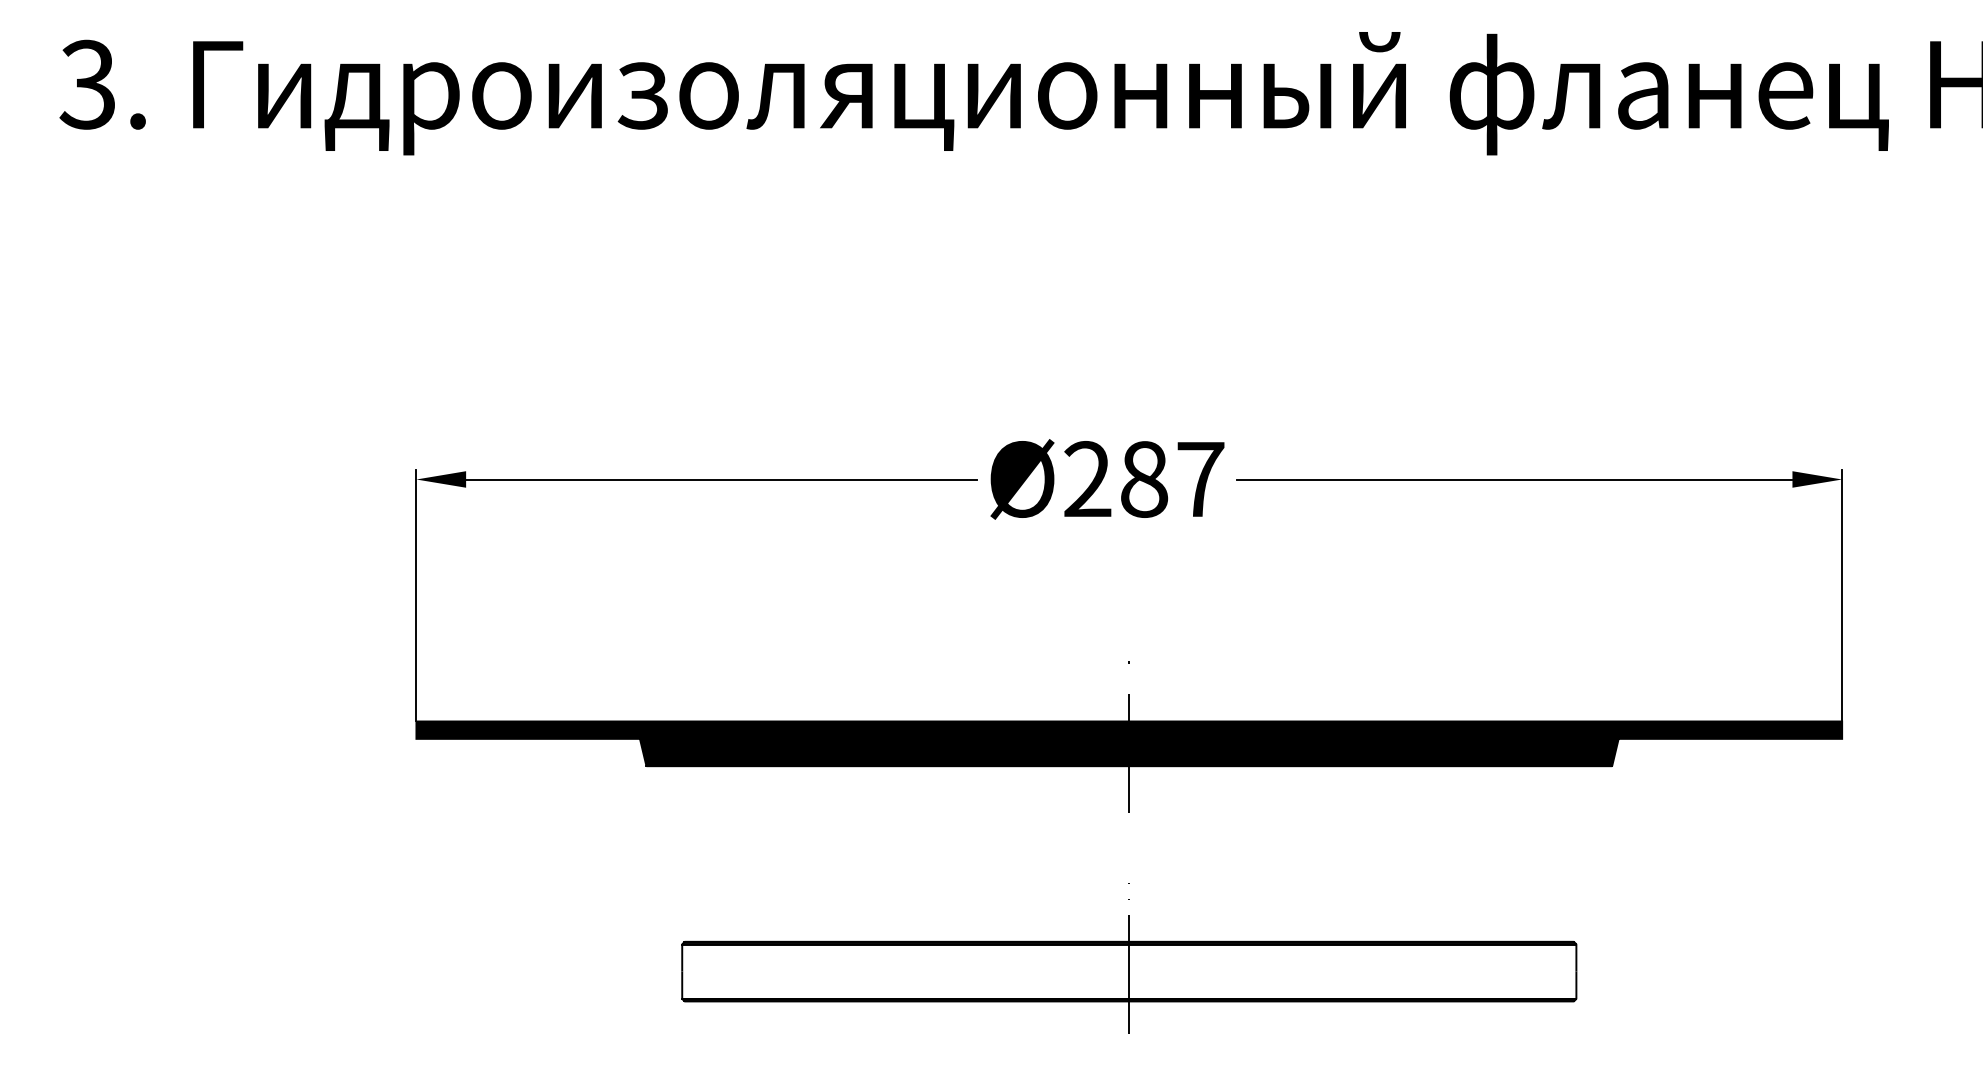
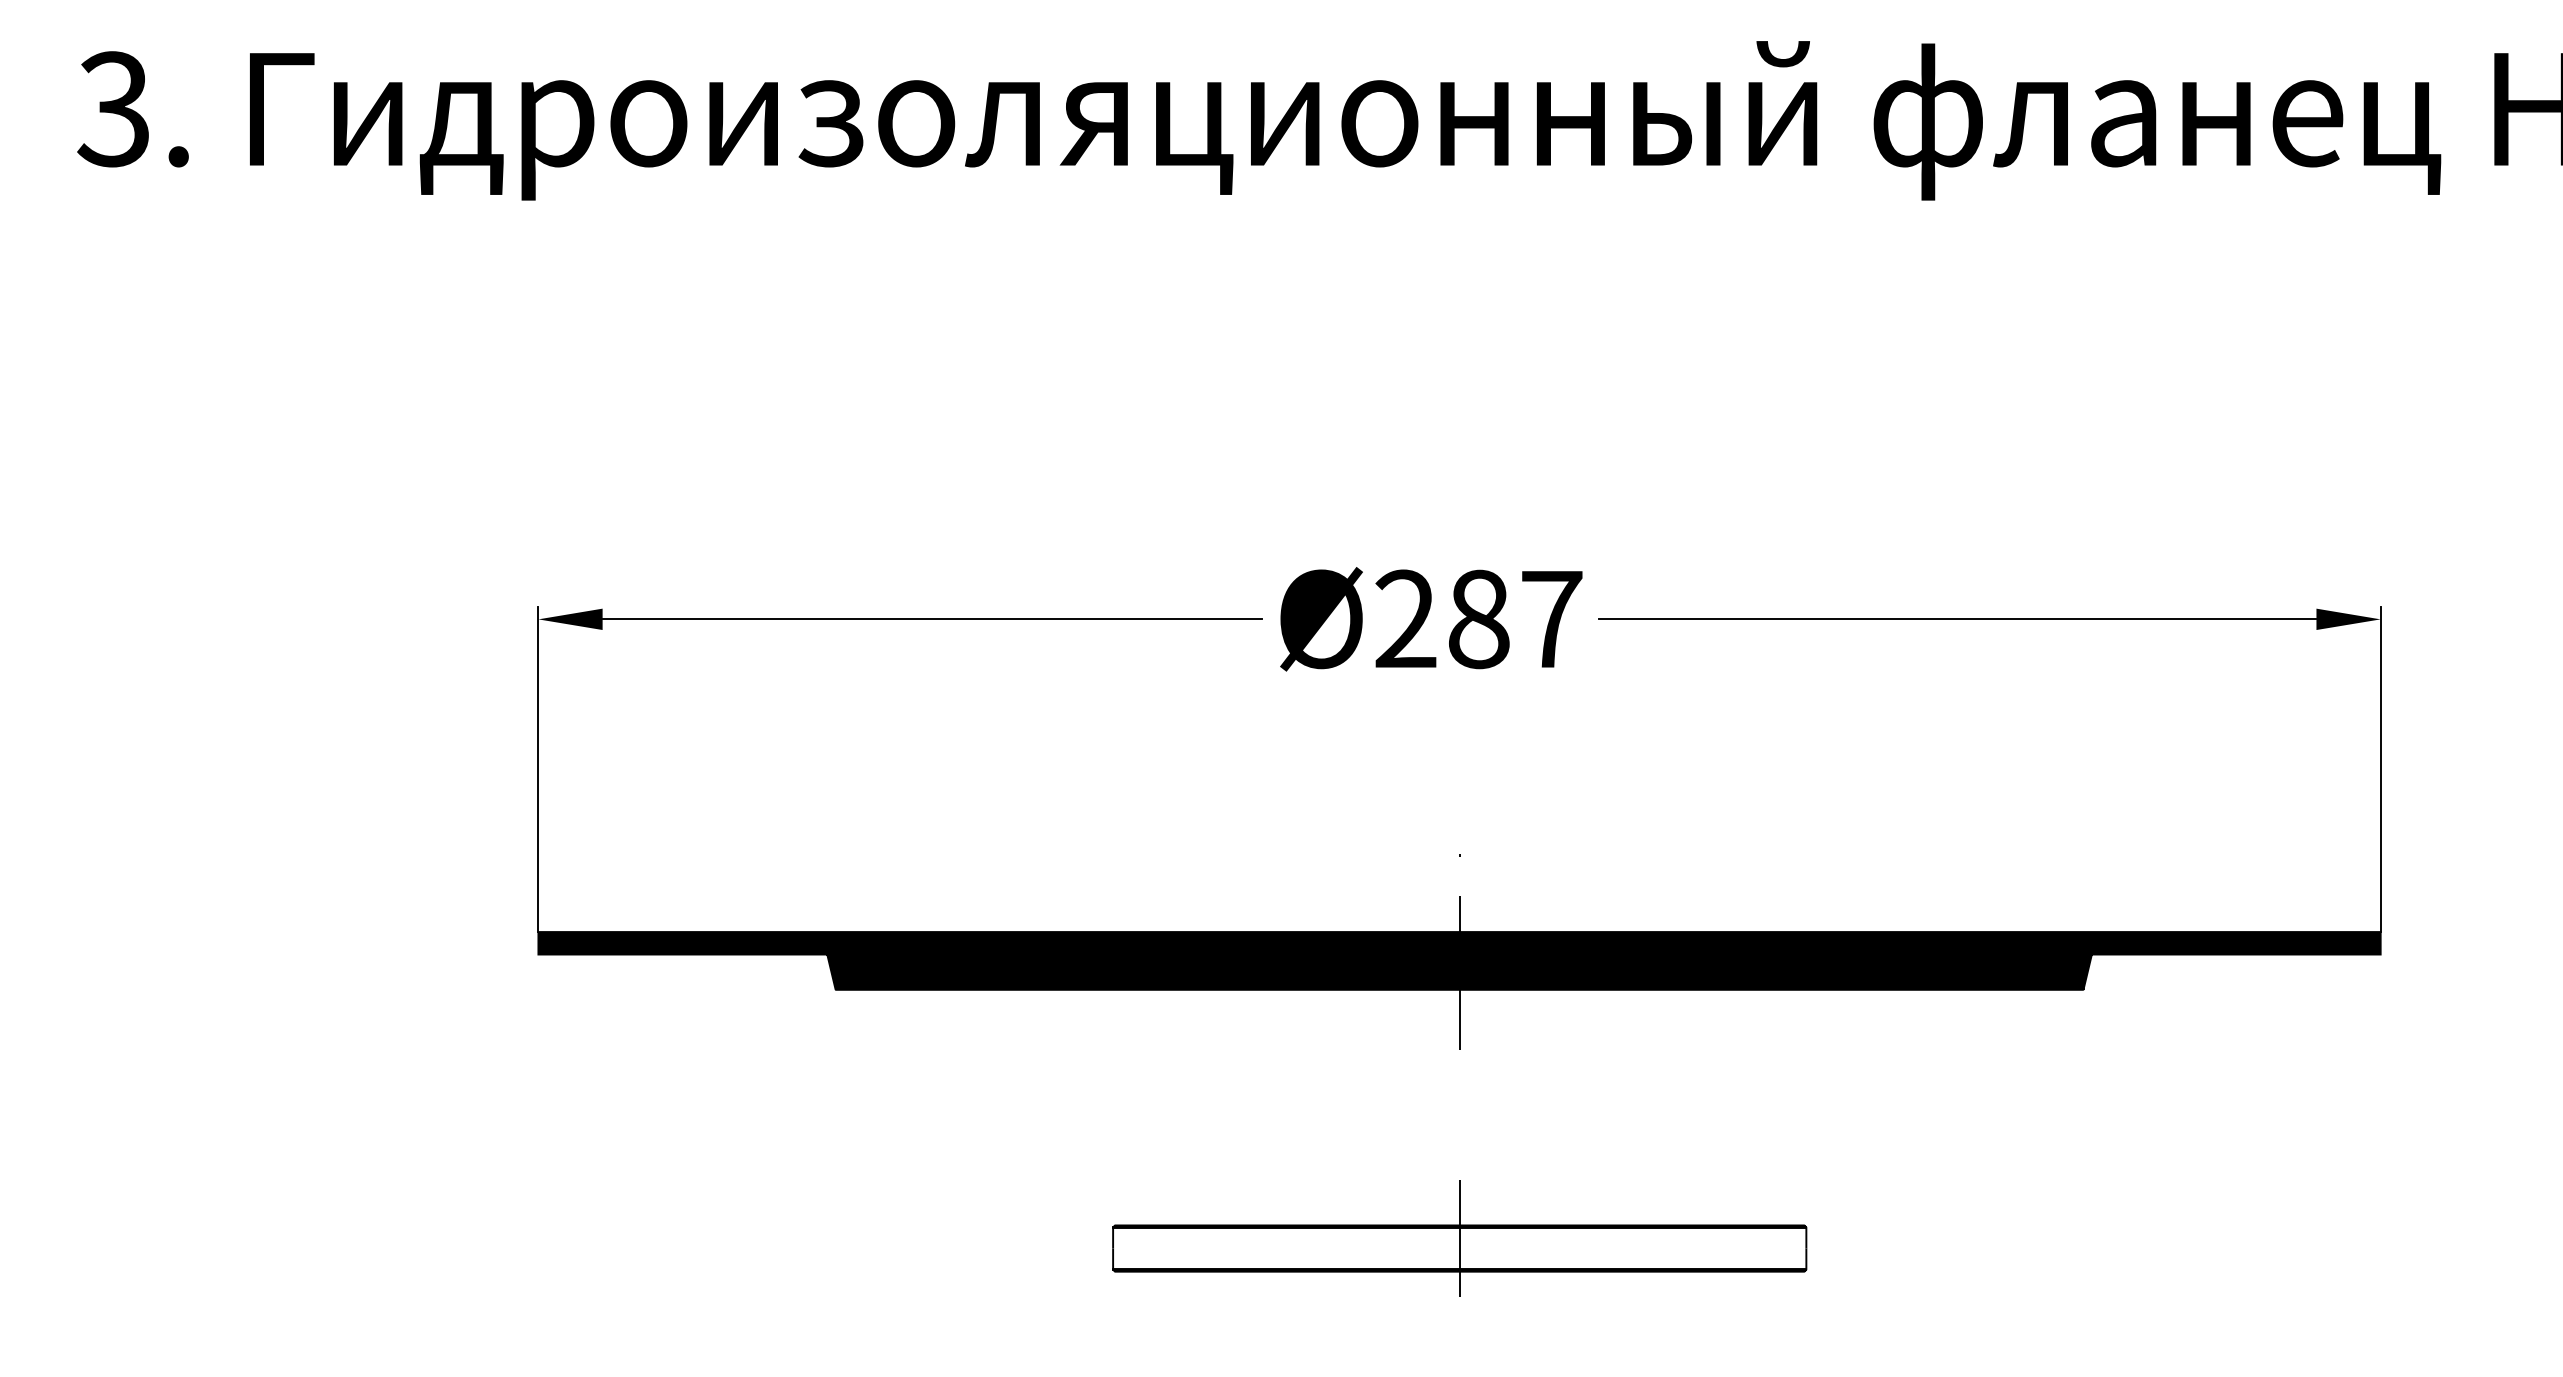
part: (1129, 958) -> (1459, 1238), size x0.6

